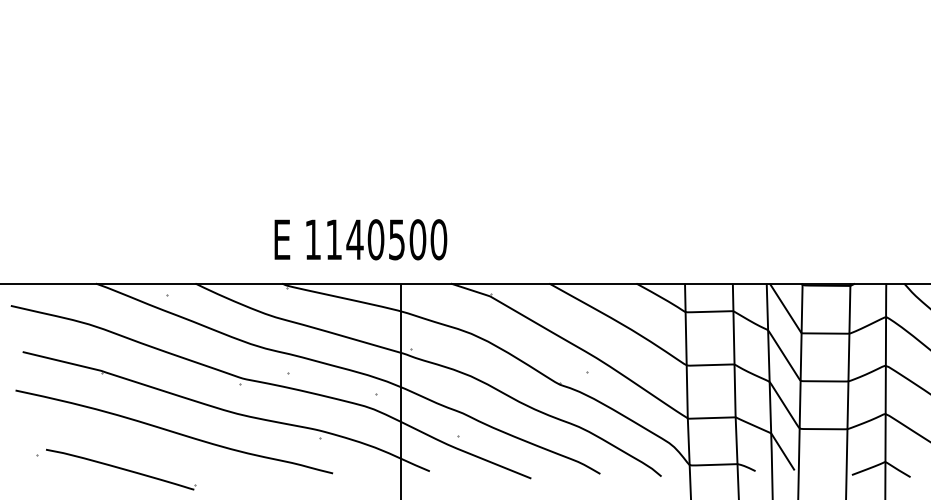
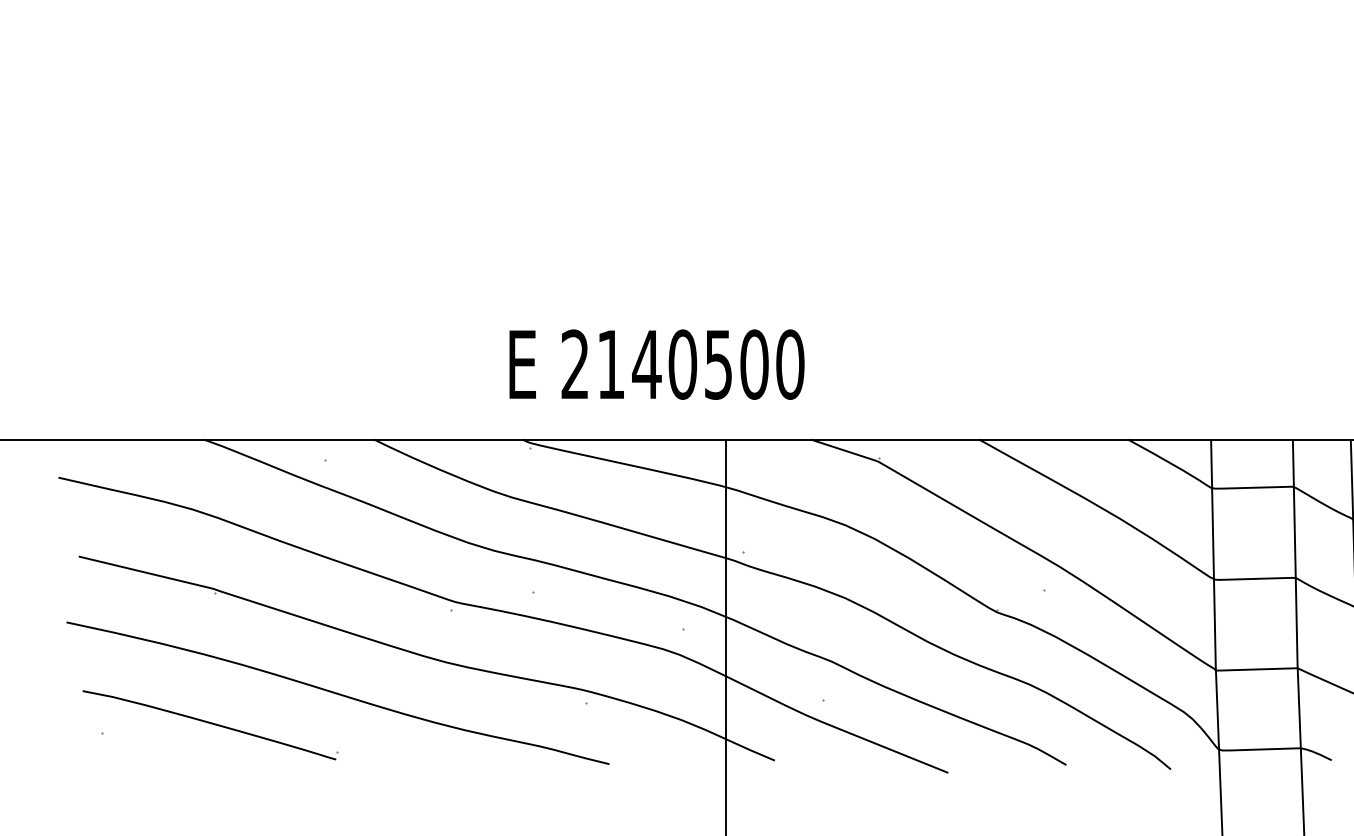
text: (312, 239) -> (574, 364), 1140500 -> 2140500
part: (121, 469) -> (211, 724), moved

